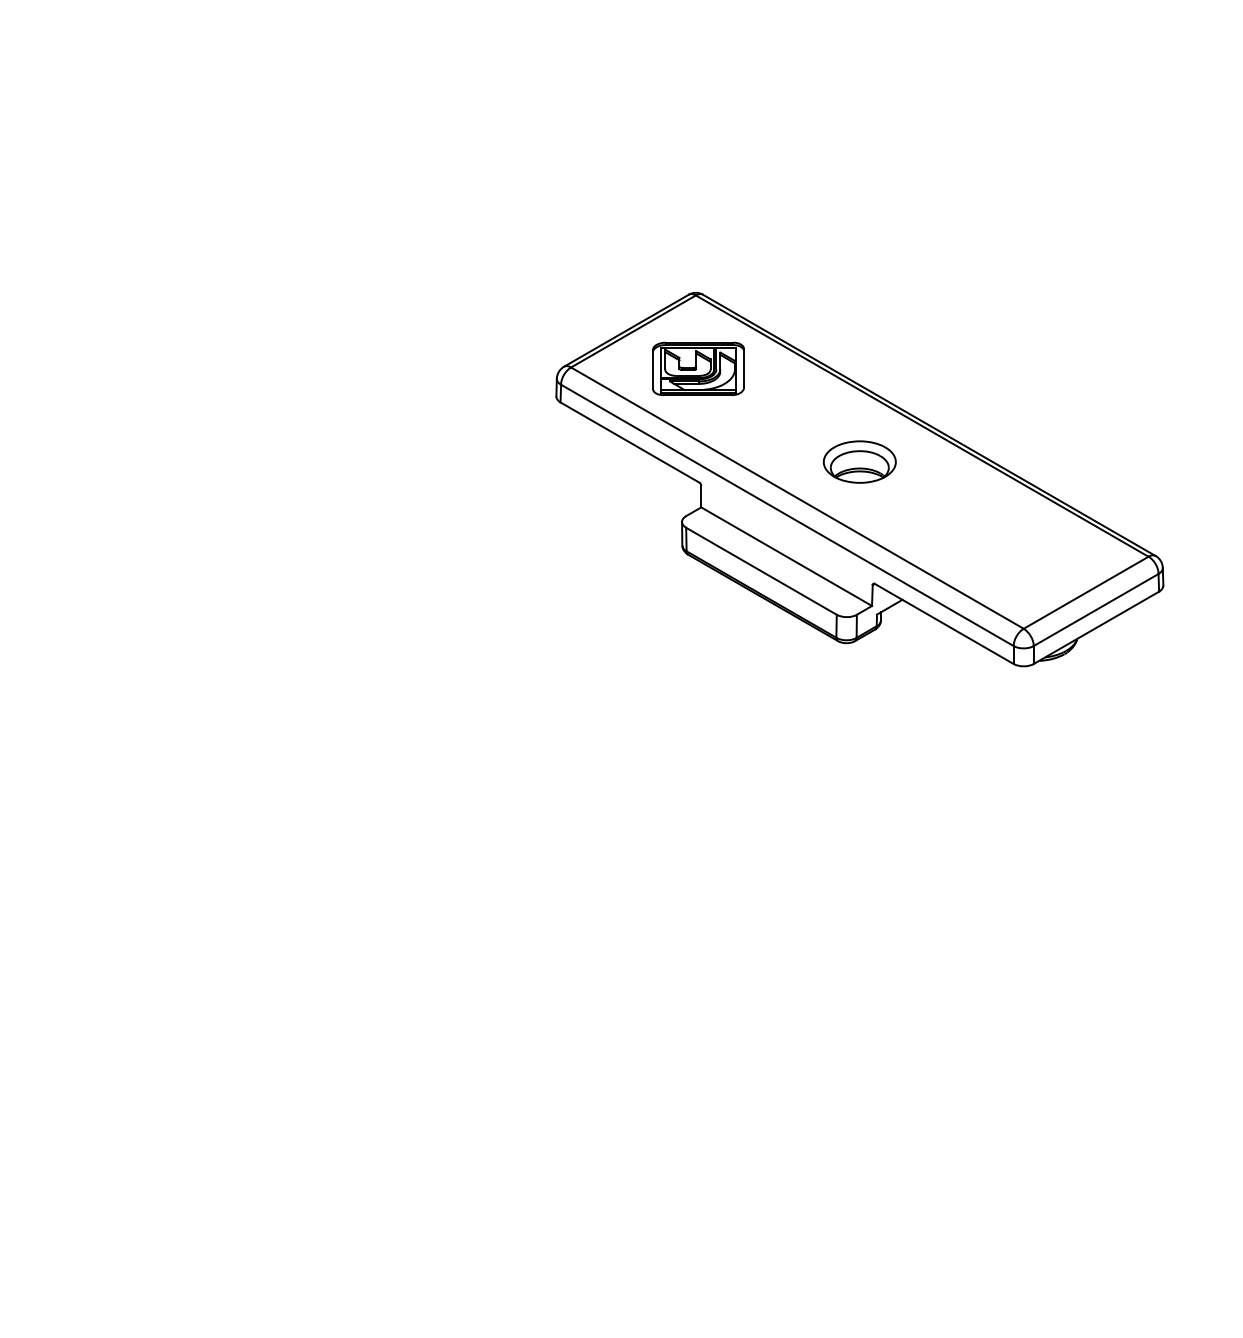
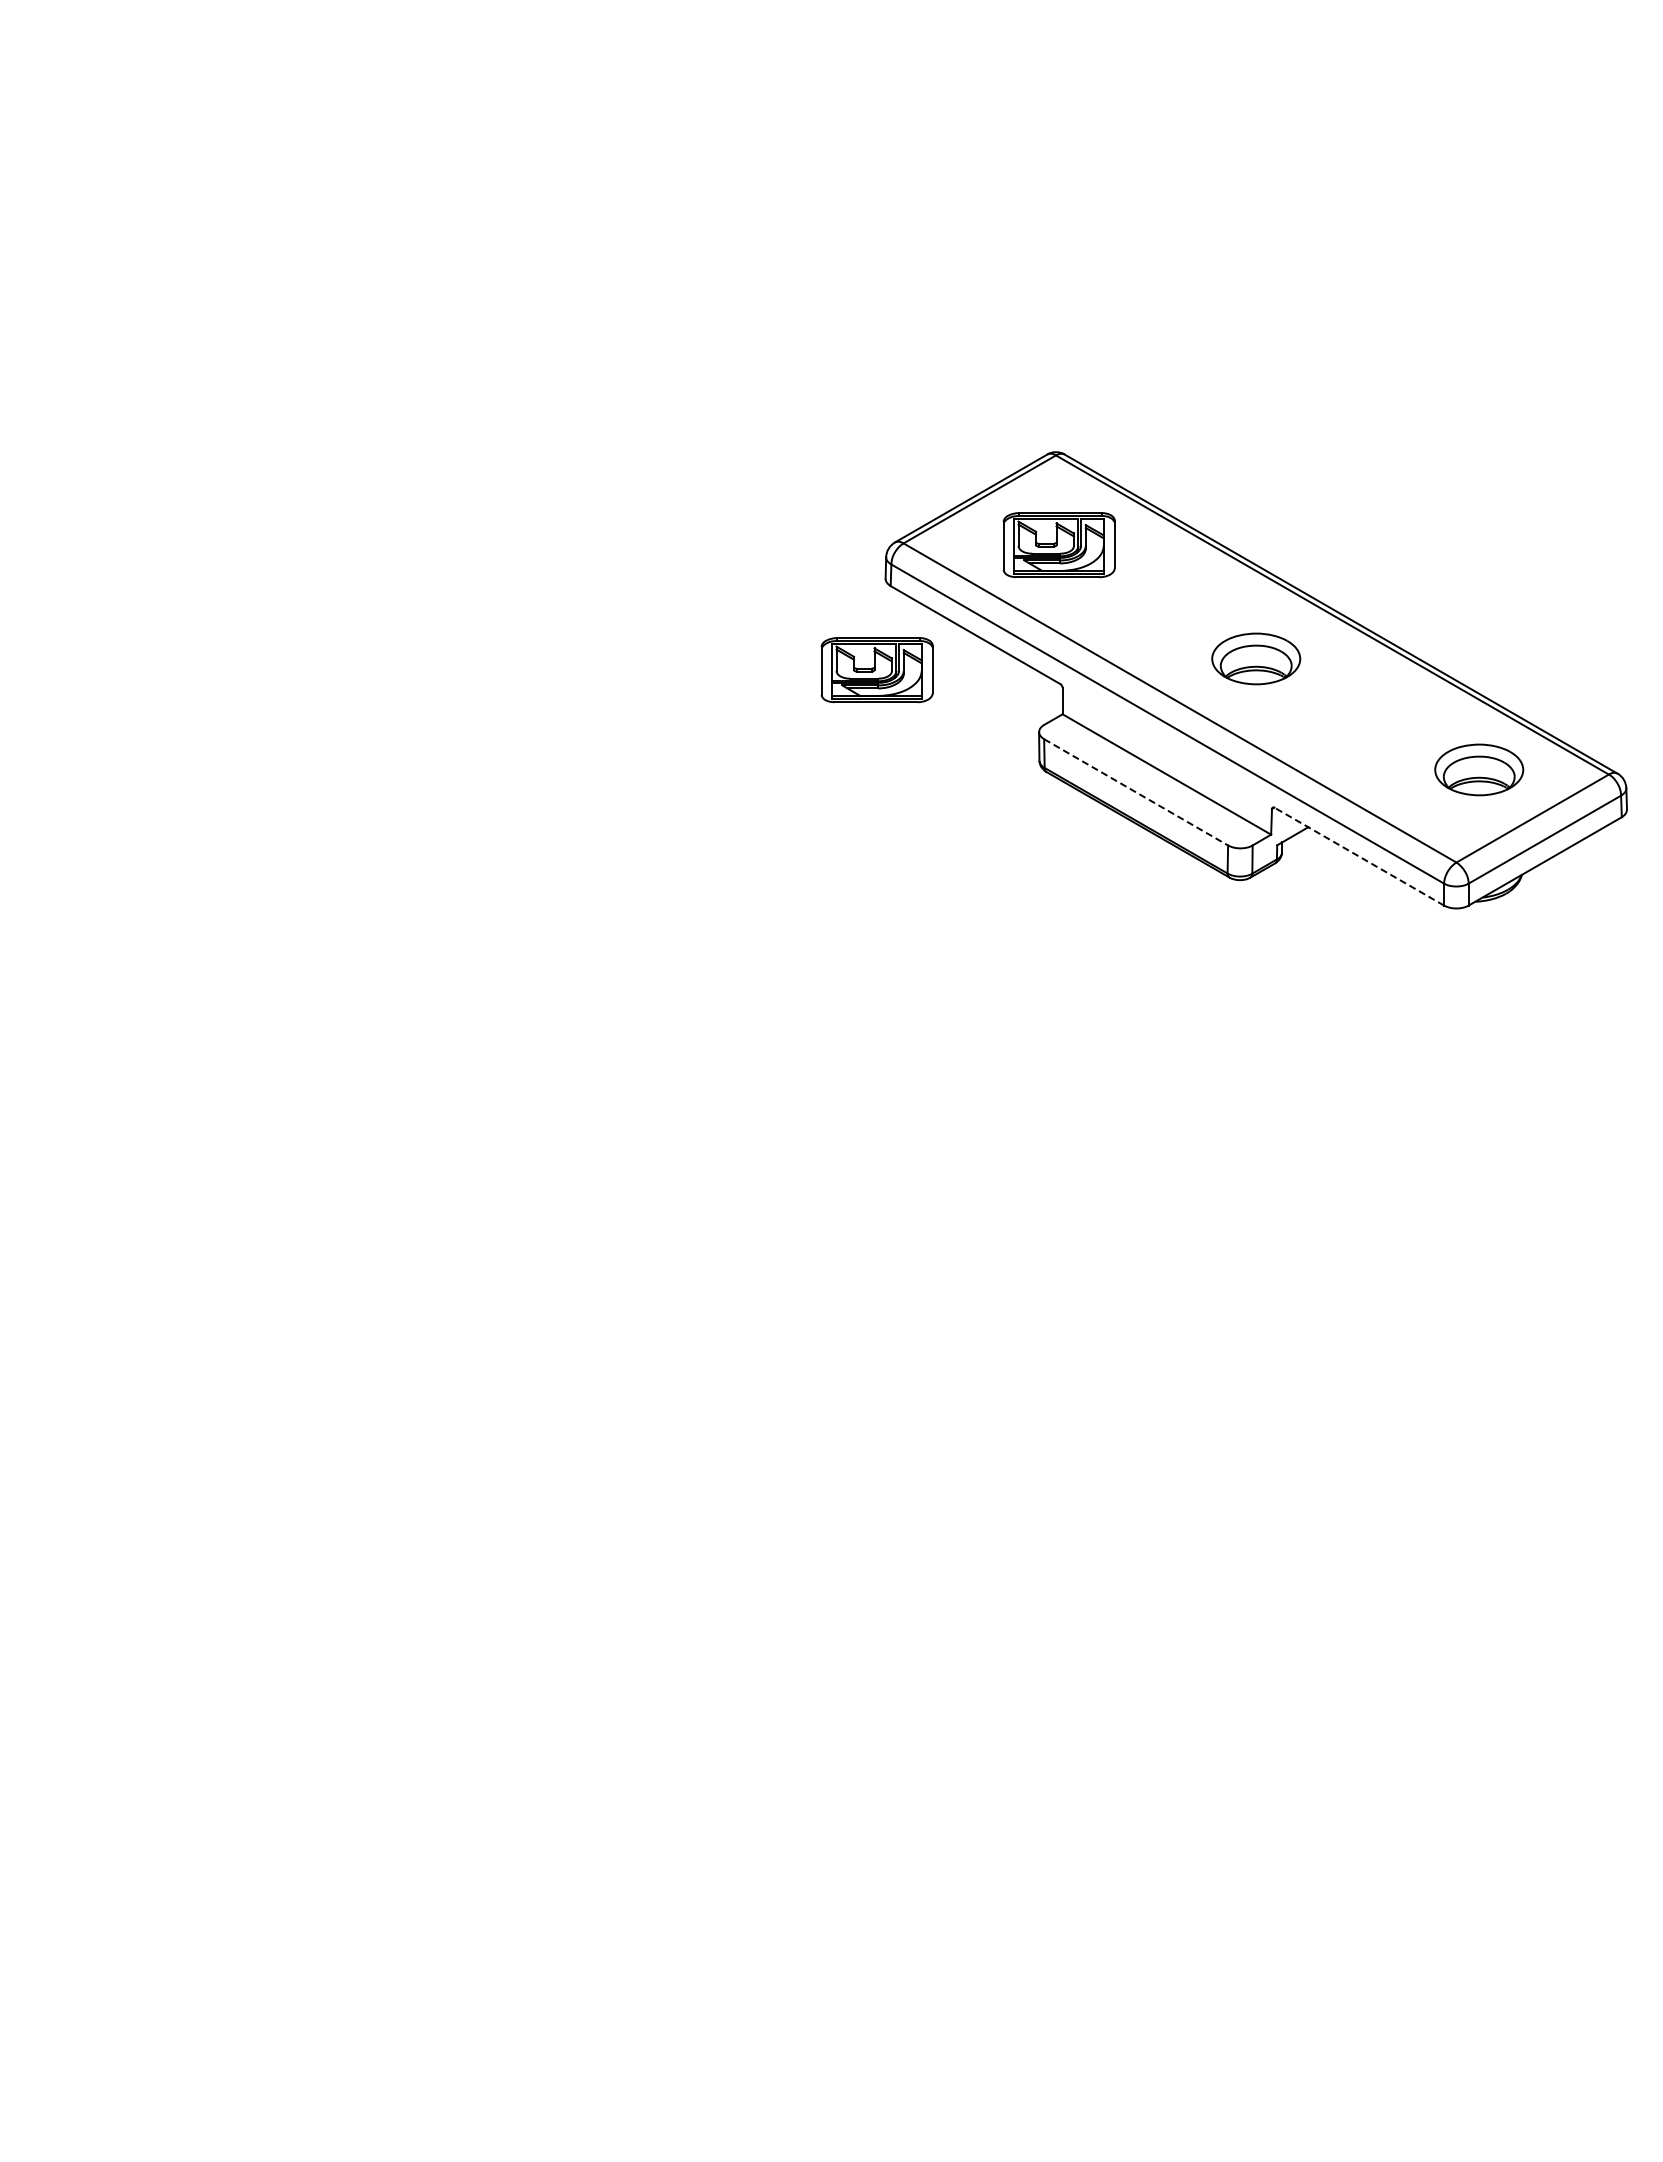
part: (548, 471) -> (876, 670), added
part: (1042, 552) -> (1479, 769), added
line: (761, 571) -> (1136, 792), solid -> dashed
line: (944, 623) -> (1359, 856), solid -> dashed

